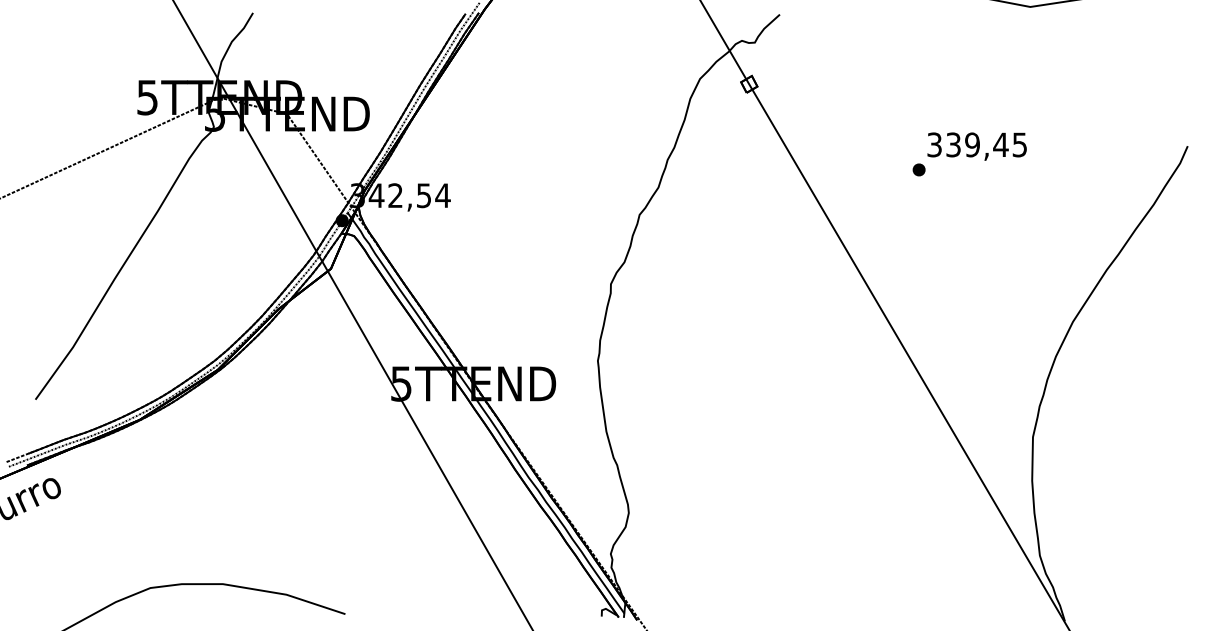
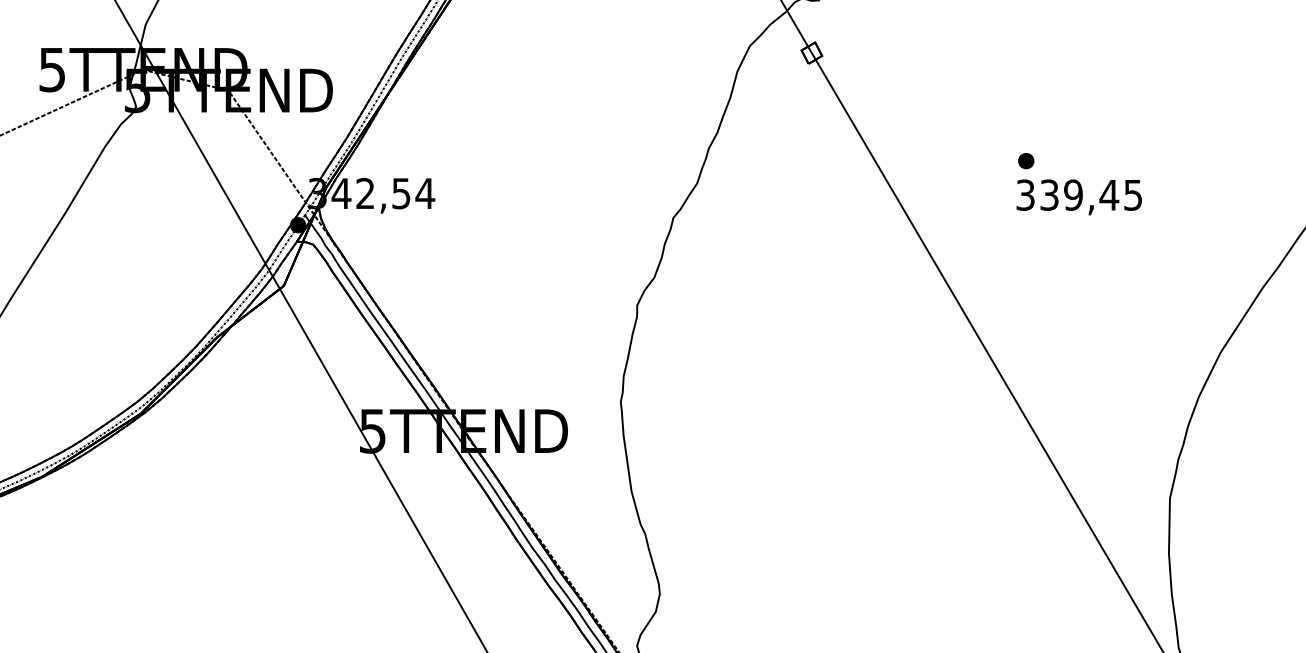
text: (976, 146) -> (1078, 197), moved

